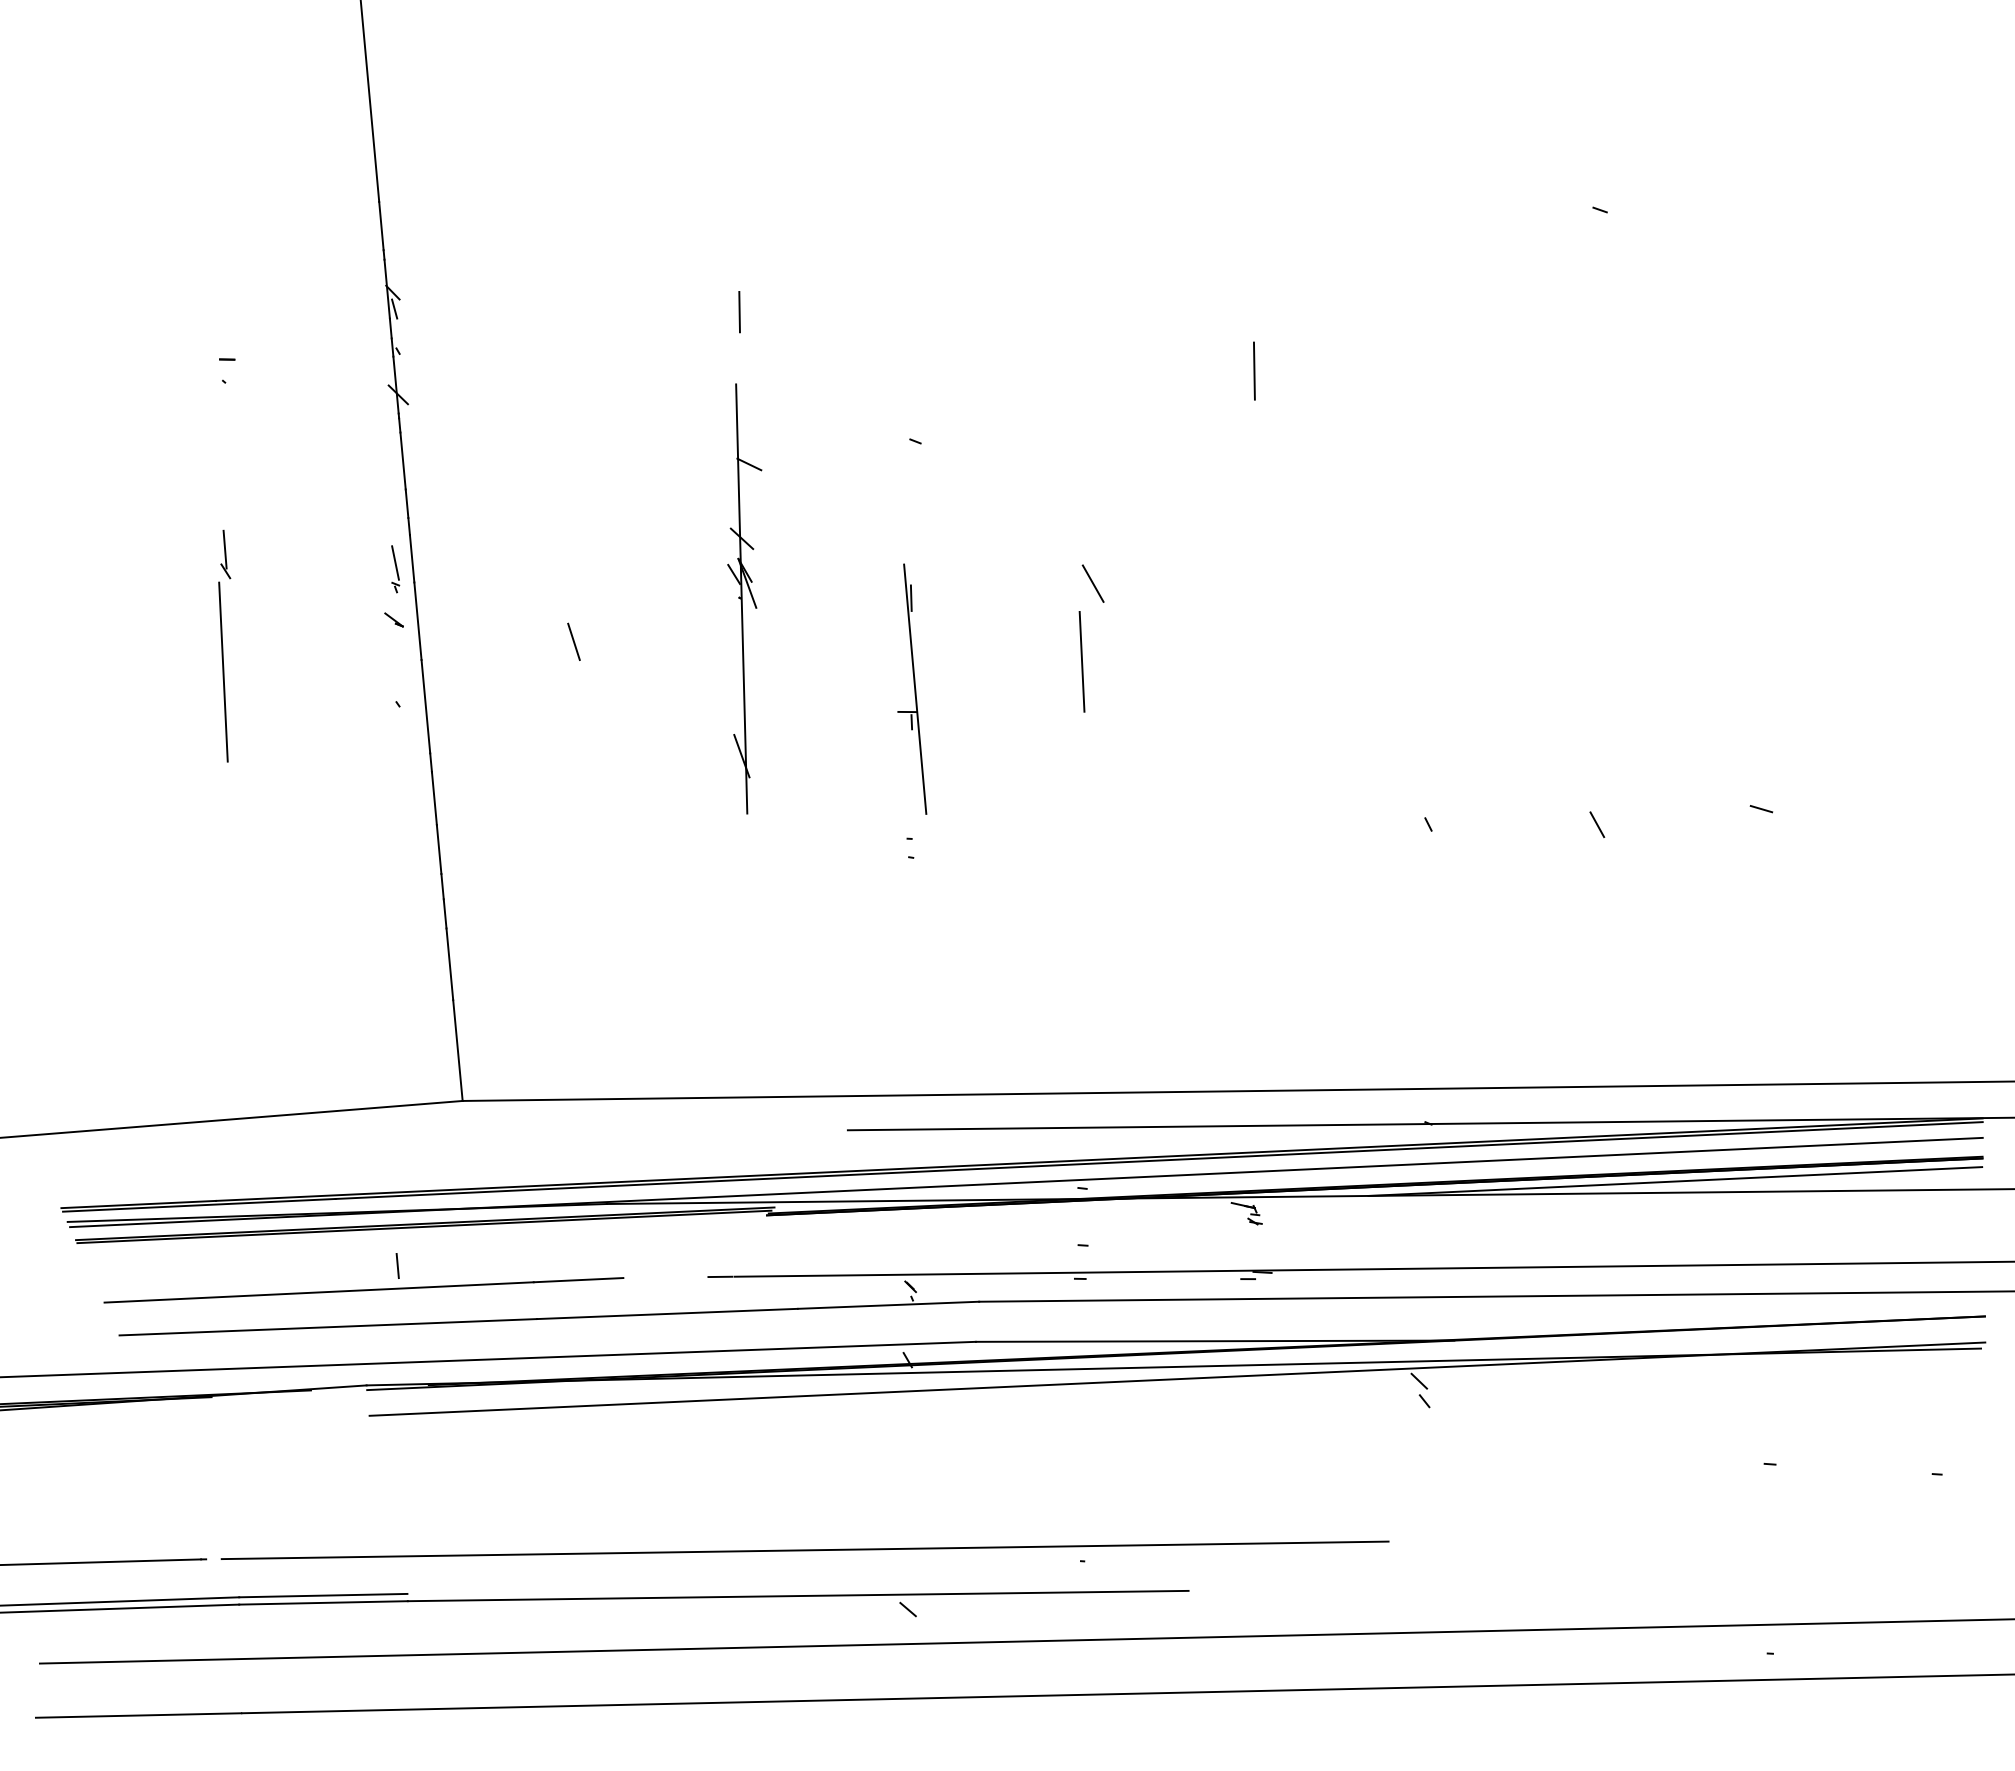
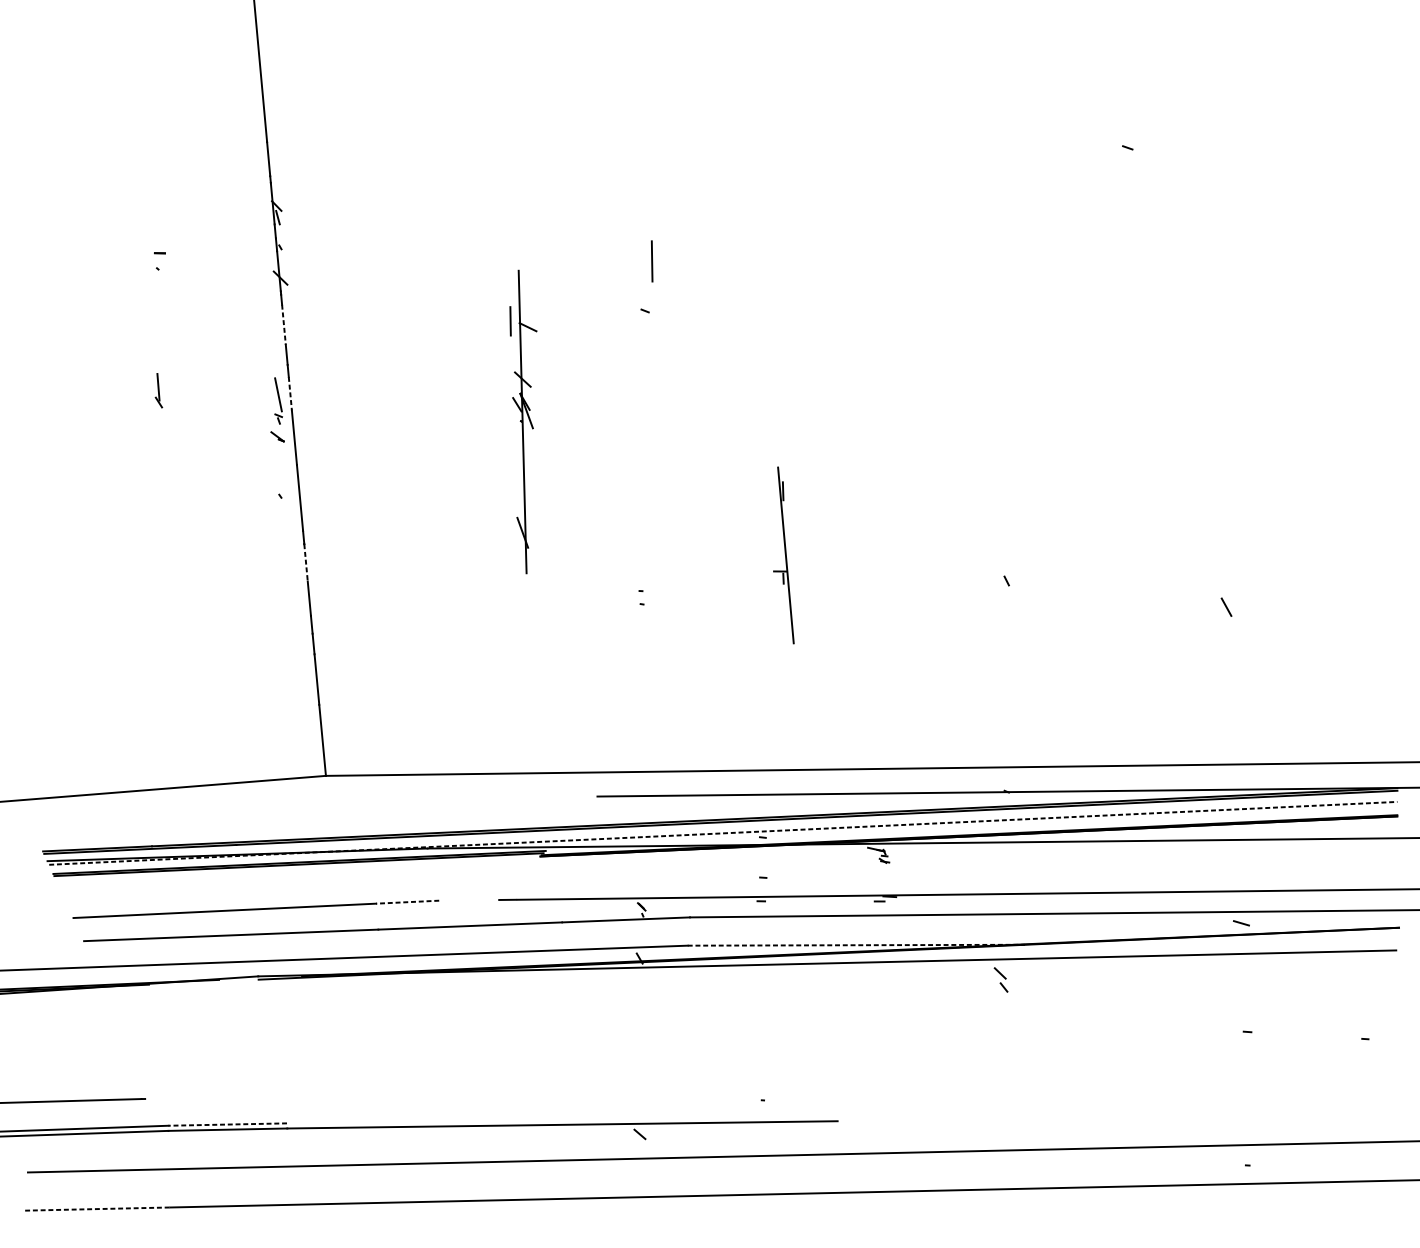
line: (739, 312) -> (510, 321), moved
line: (1254, 370) -> (652, 260), moved
line: (403, 461) -> (284, 325), solid -> dashed
line: (412, 558) -> (290, 393), solid -> dashed
part: (395, 569) -> (278, 401), size x1.4
line: (1092, 583) -> (769, 411), removed
line: (573, 641) -> (404, 452), removed
line: (1081, 661) -> (762, 466), removed
line: (223, 671) -> (157, 473), removed
part: (912, 688) -> (784, 554), moved
line: (434, 799) -> (306, 563), solid -> dashed
line: (1761, 809) -> (1241, 923), moved
line: (1597, 824) -> (1226, 607), moved
line: (1675, 1181) -> (1180, 832), removed
line: (1026, 1182) -> (723, 833), solid -> dashed
line: (397, 1265) -> (280, 891), removed
line: (578, 1280) -> (407, 902), solid -> dashed
line: (1215, 1341) -> (856, 945), solid -> dashed
line: (1177, 1378) -> (829, 971), removed
line: (804, 1550) -> (566, 1092), removed
line: (322, 1595) -> (227, 1124), solid -> dashed
line: (138, 1715) -> (97, 1209), solid -> dashed

